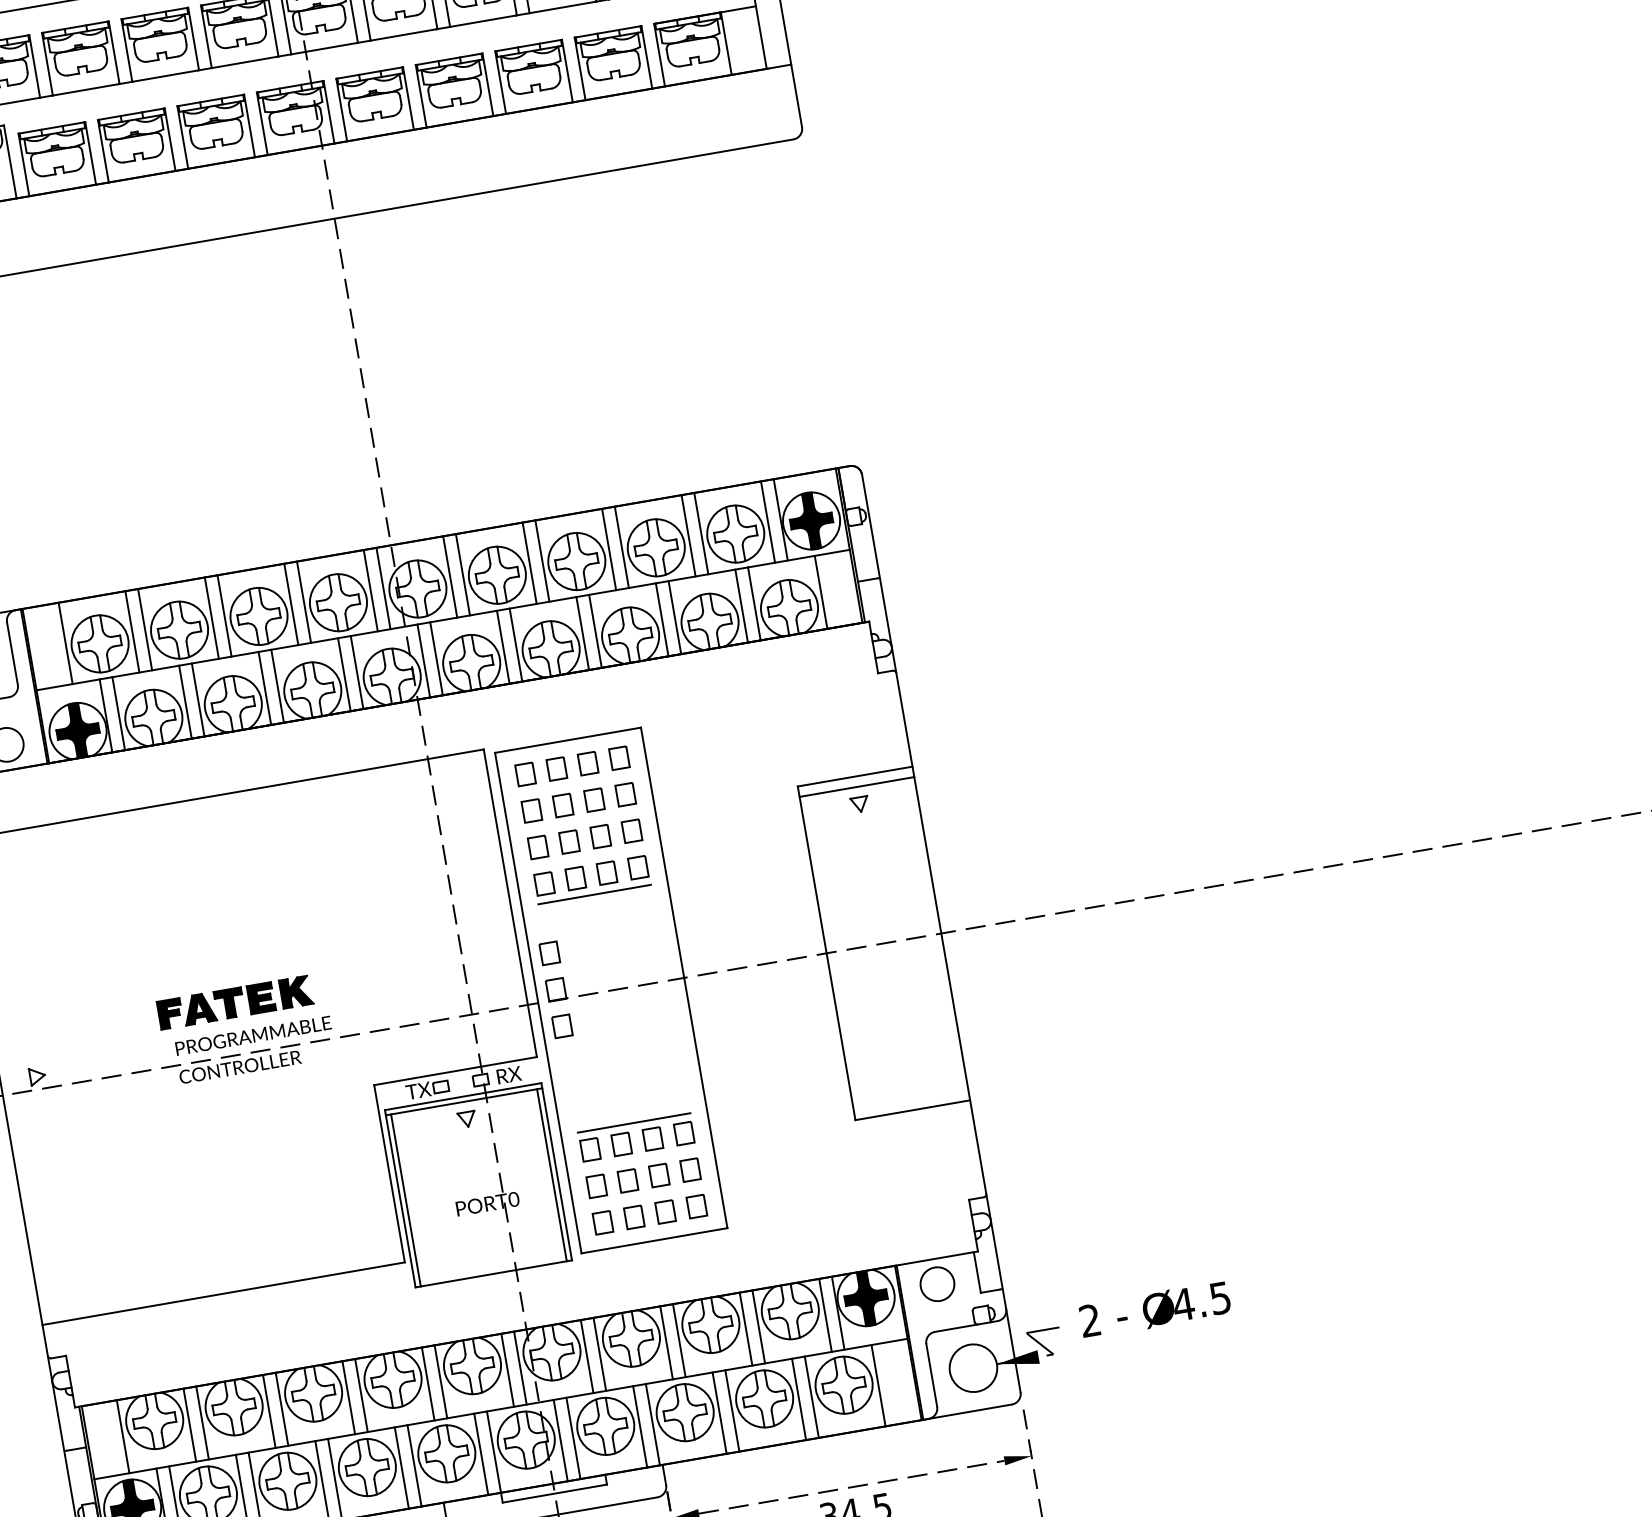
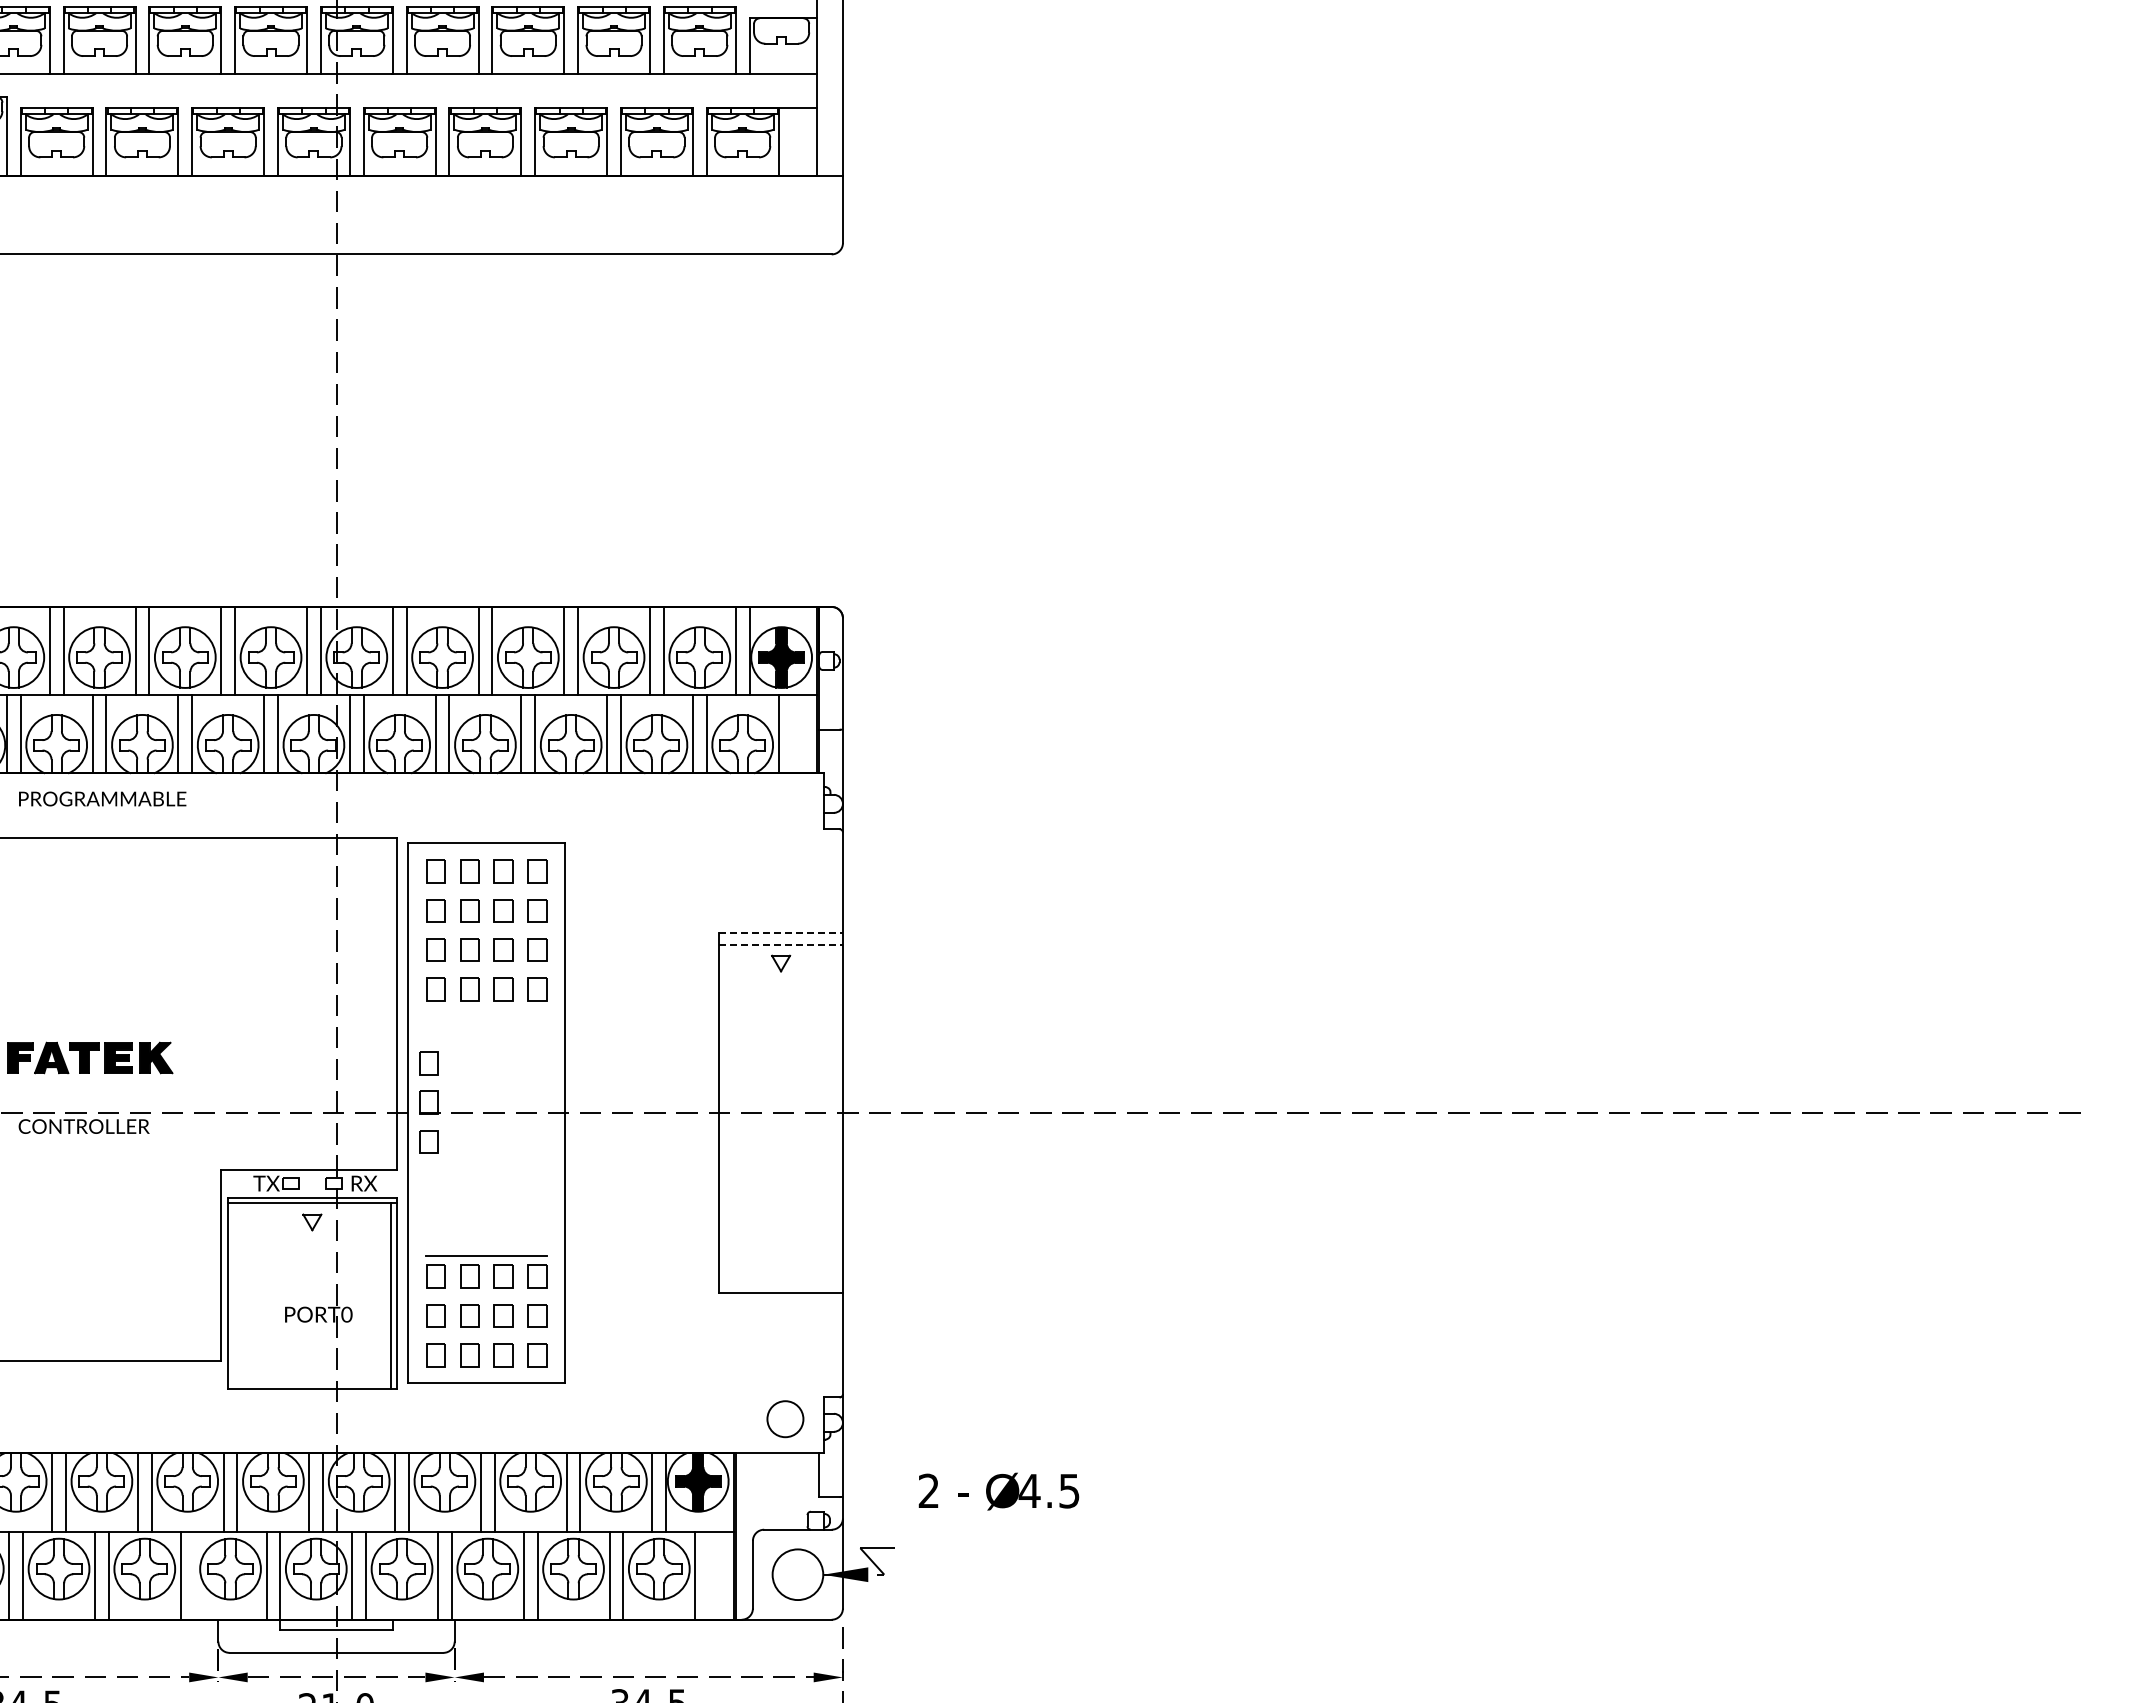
line: (855, 776) -> (781, 933), solid -> dashed
line: (857, 786) -> (781, 944), solid -> dashed
line: (594, 894) -> (486, 1009), removed
text: (253, 1035) -> (102, 798), moved
line: (405, 1200) -> (233, 1296), removed
circle: (937, 1284) -> (785, 1419), moved
text: (1154, 1309) -> (998, 1491), moved
line: (414, 1465) -> (194, 1575), removed

